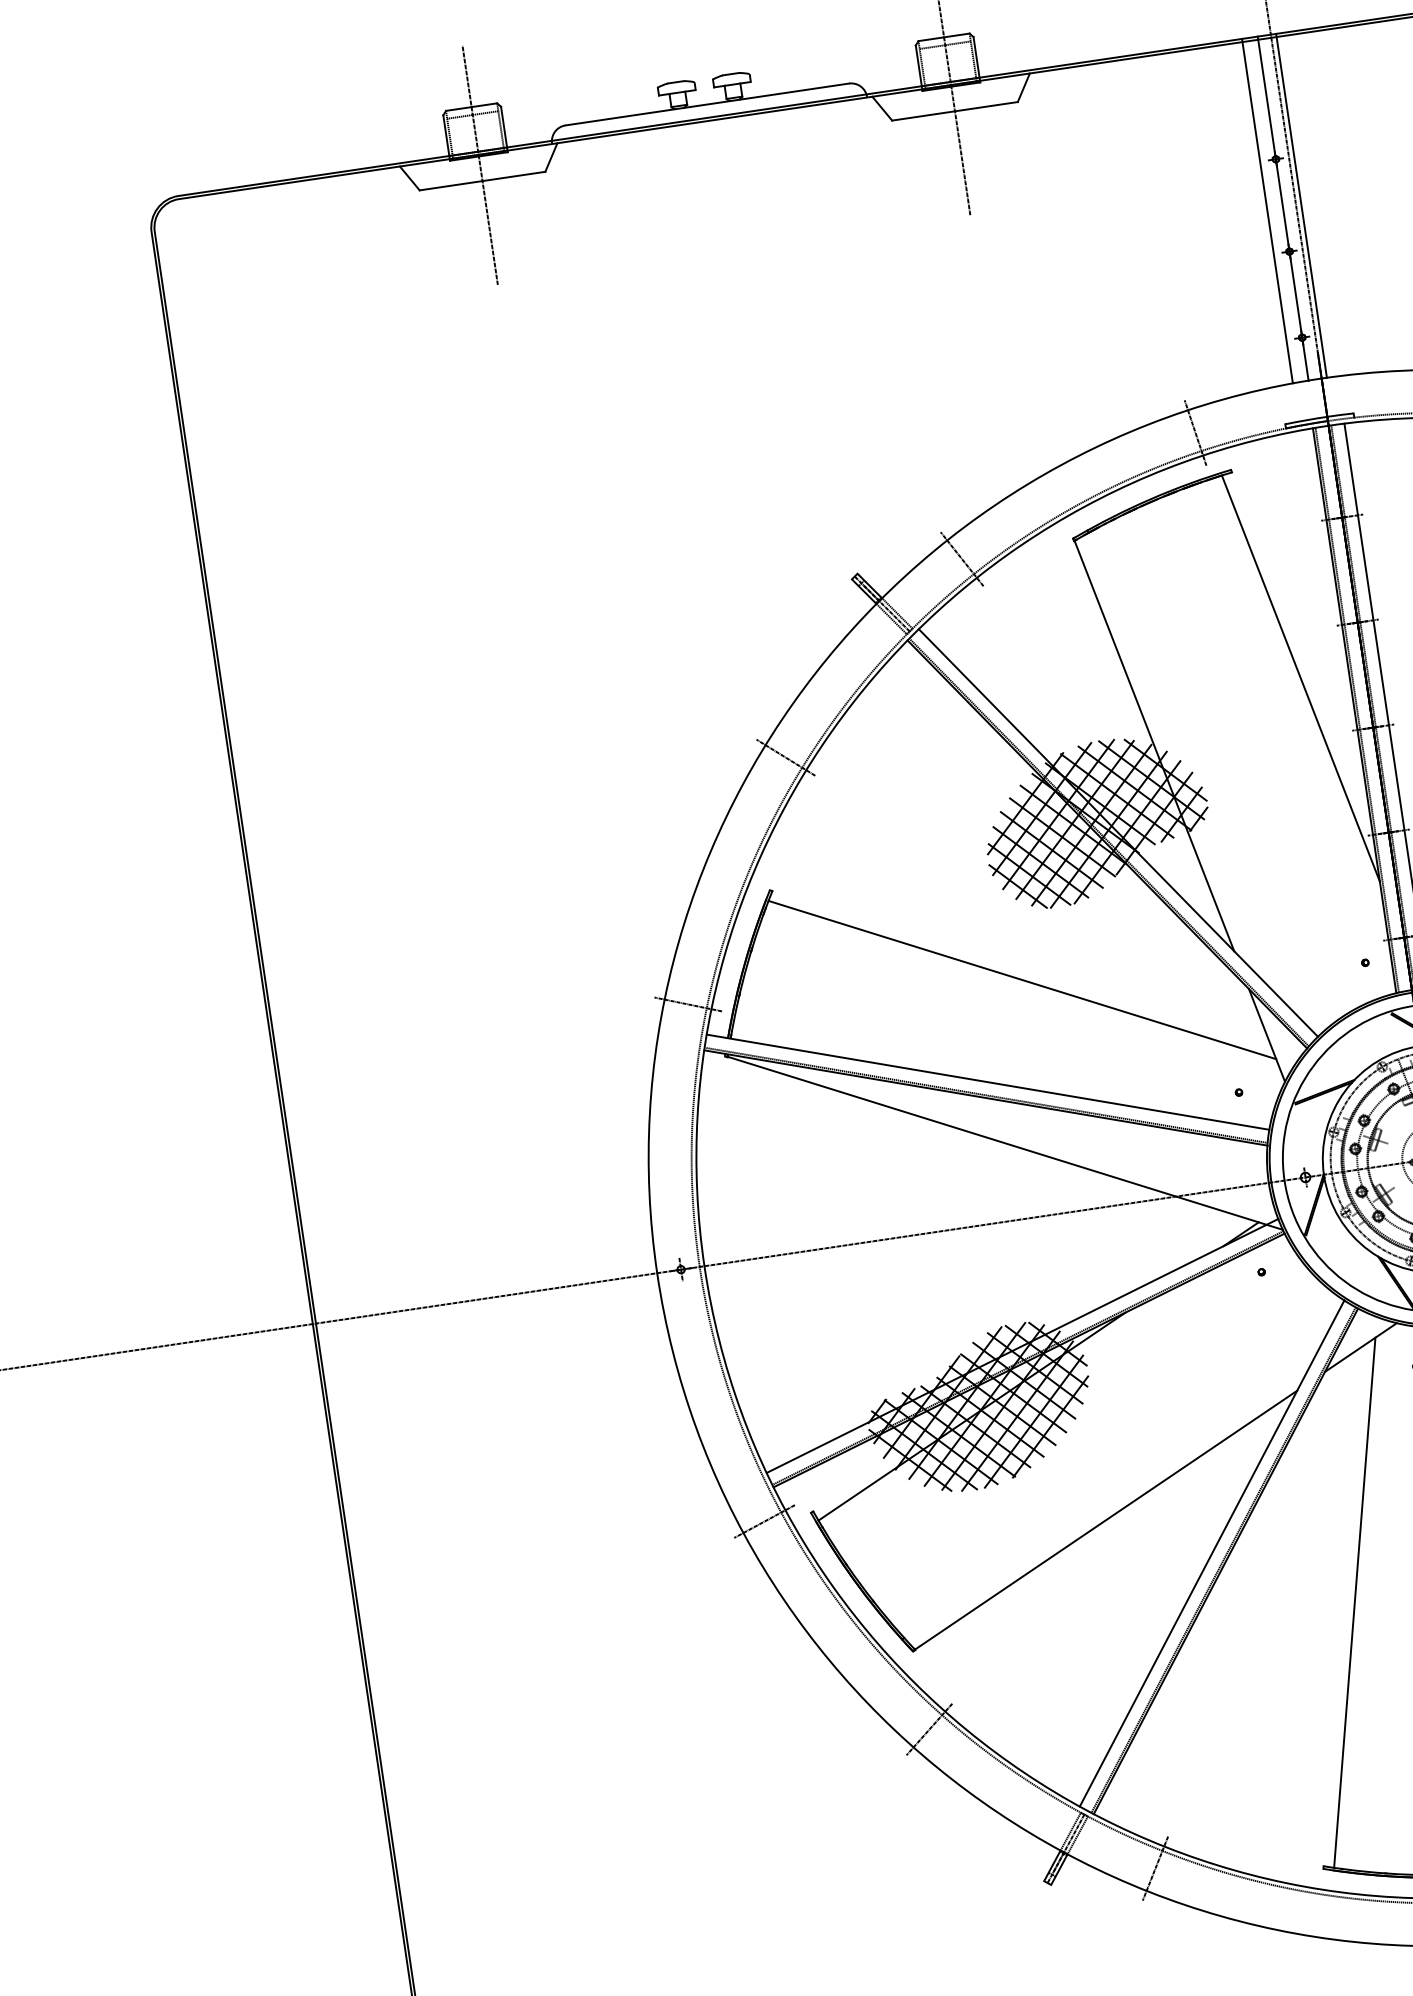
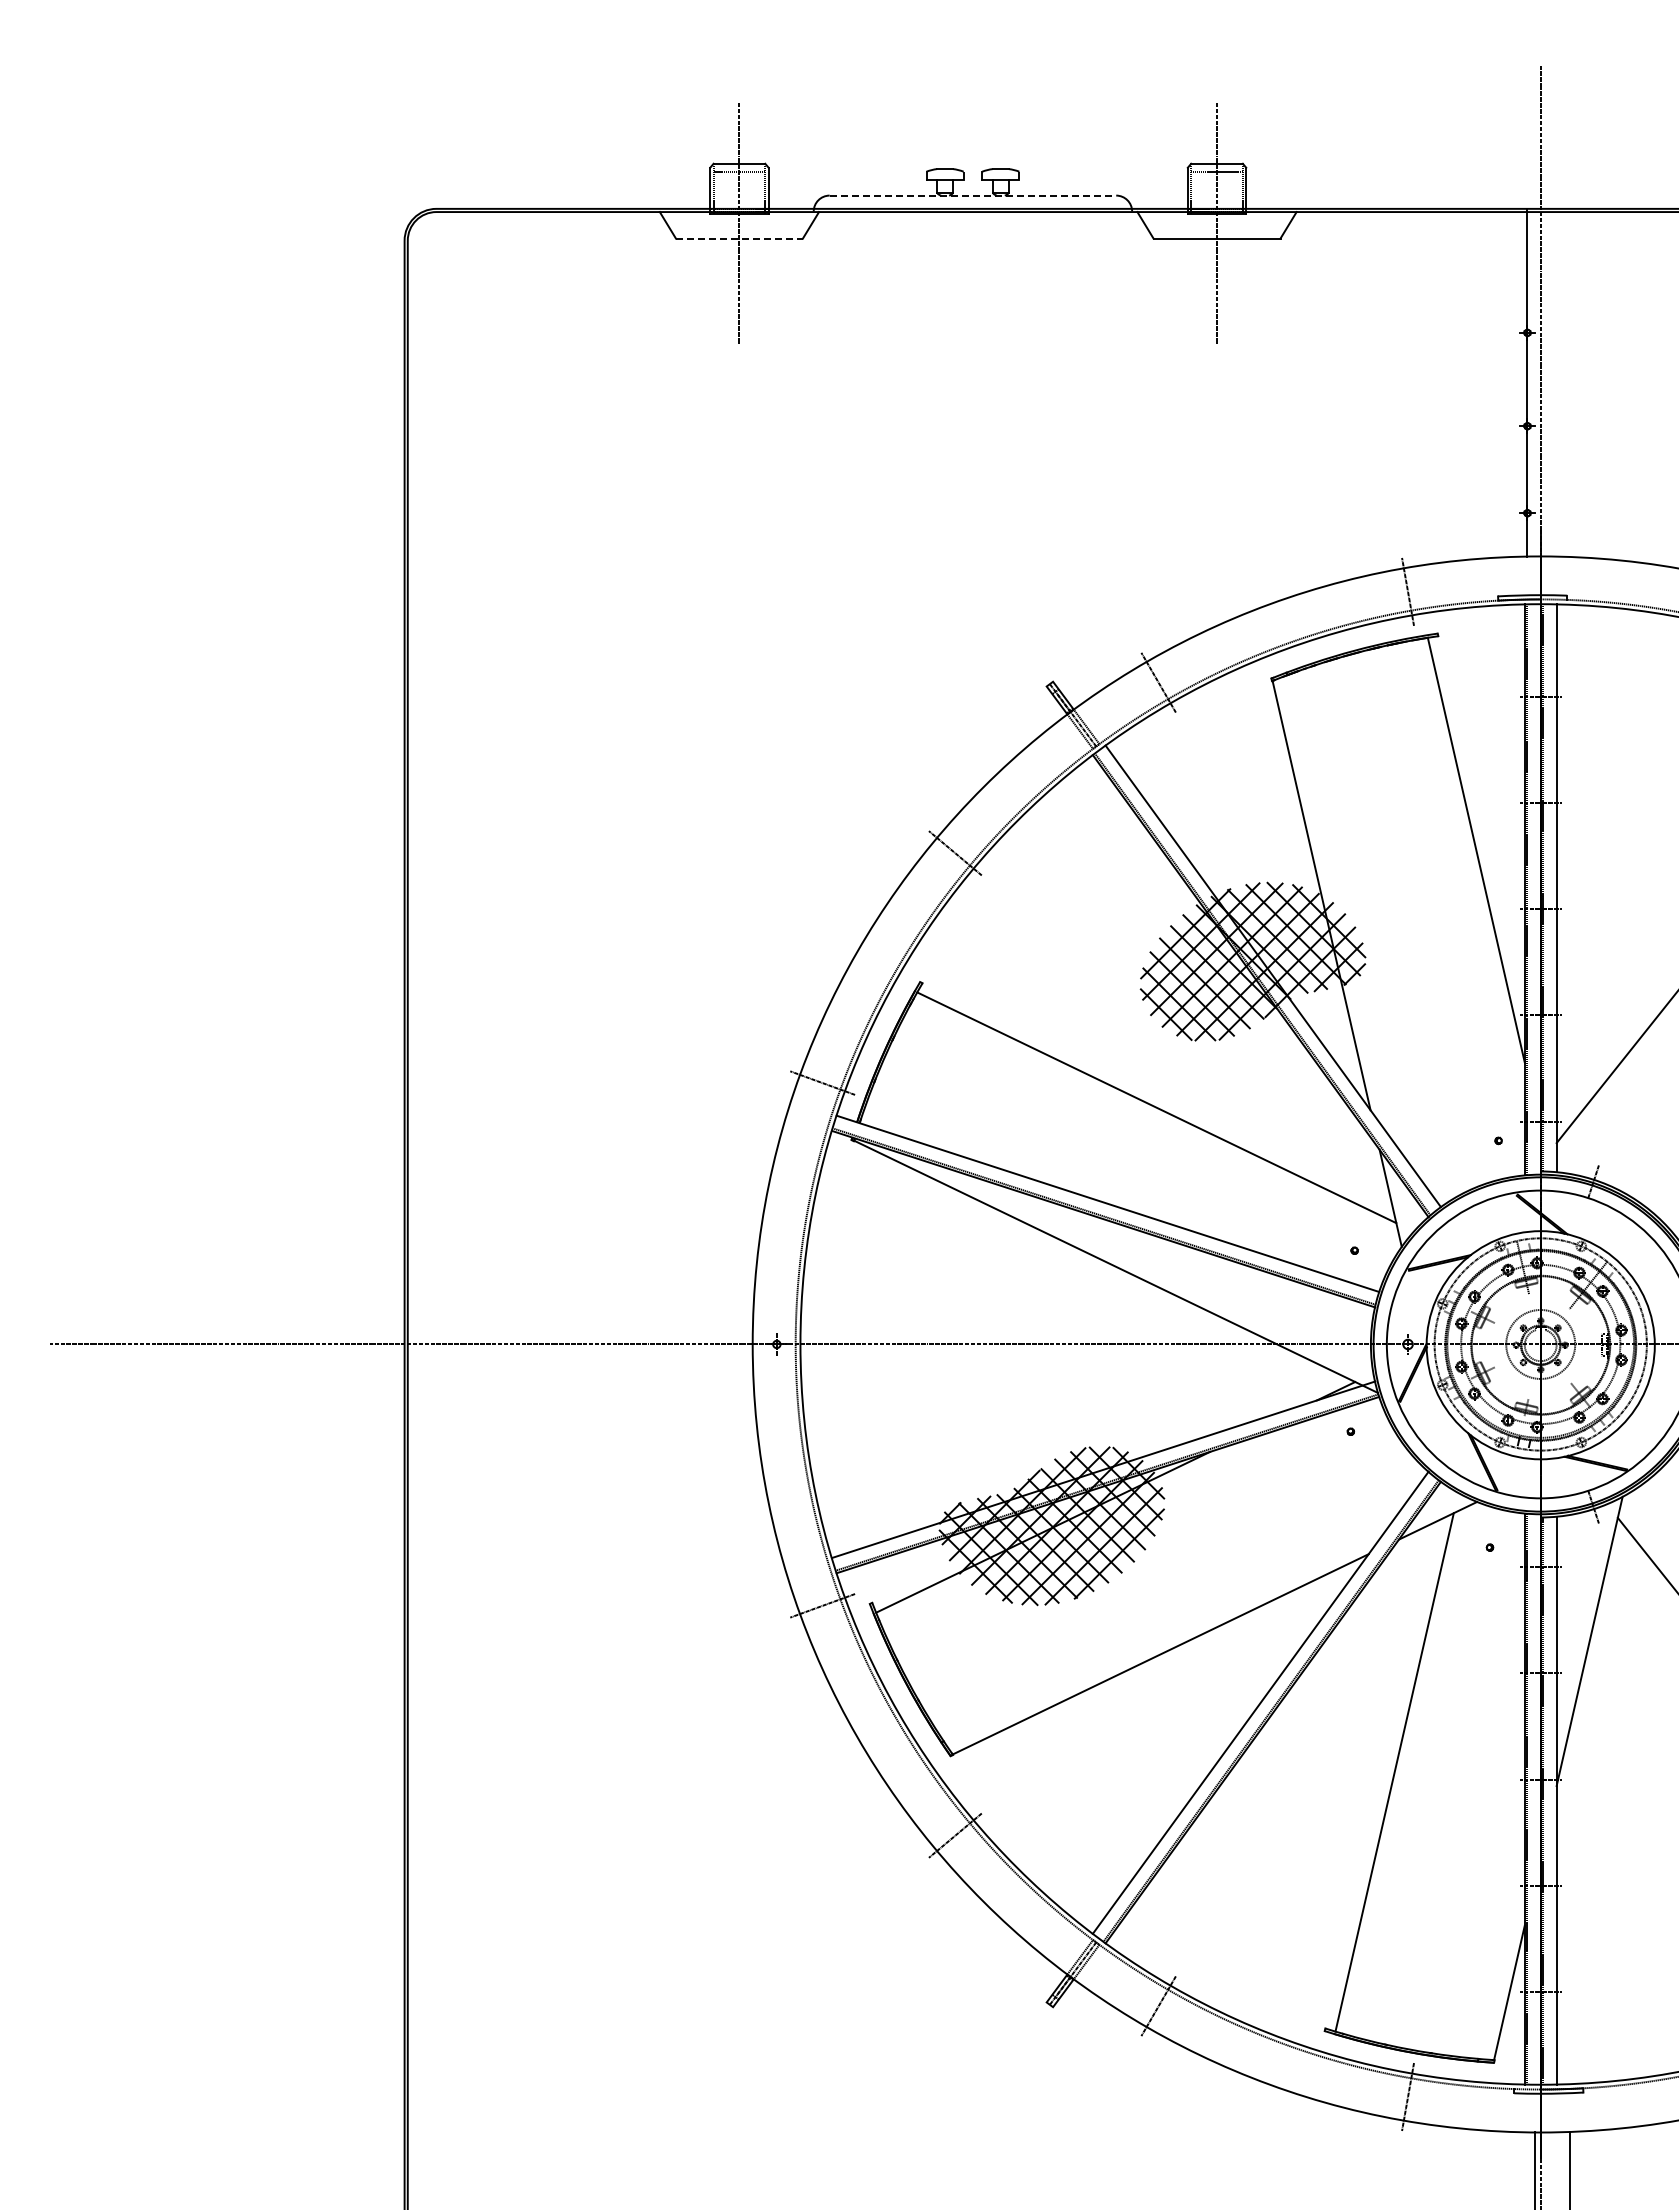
line: (707, 104) -> (973, 195), solid -> dashed
line: (482, 181) -> (739, 238), solid -> dashed
line: (1301, 205) -> (1546, 382), removed
line: (1267, 210) -> (1511, 382), removed

